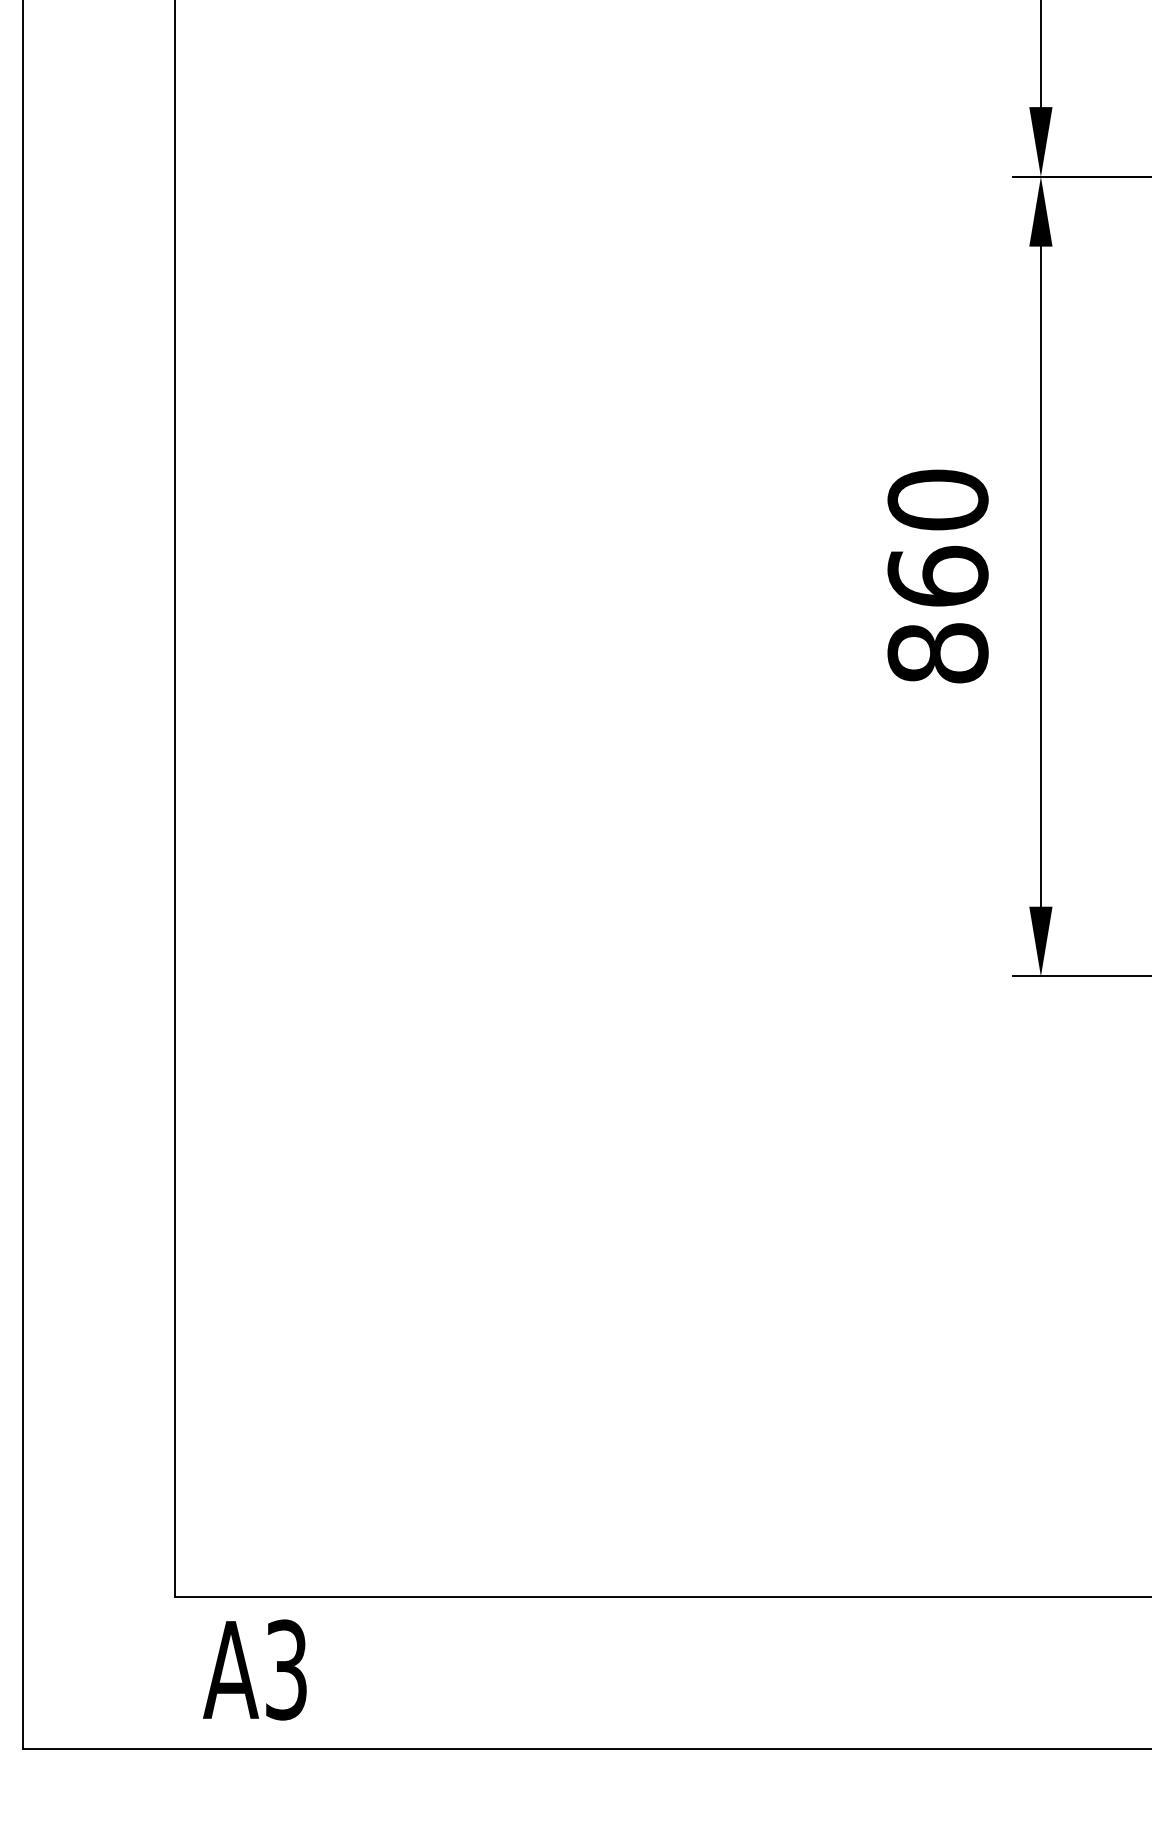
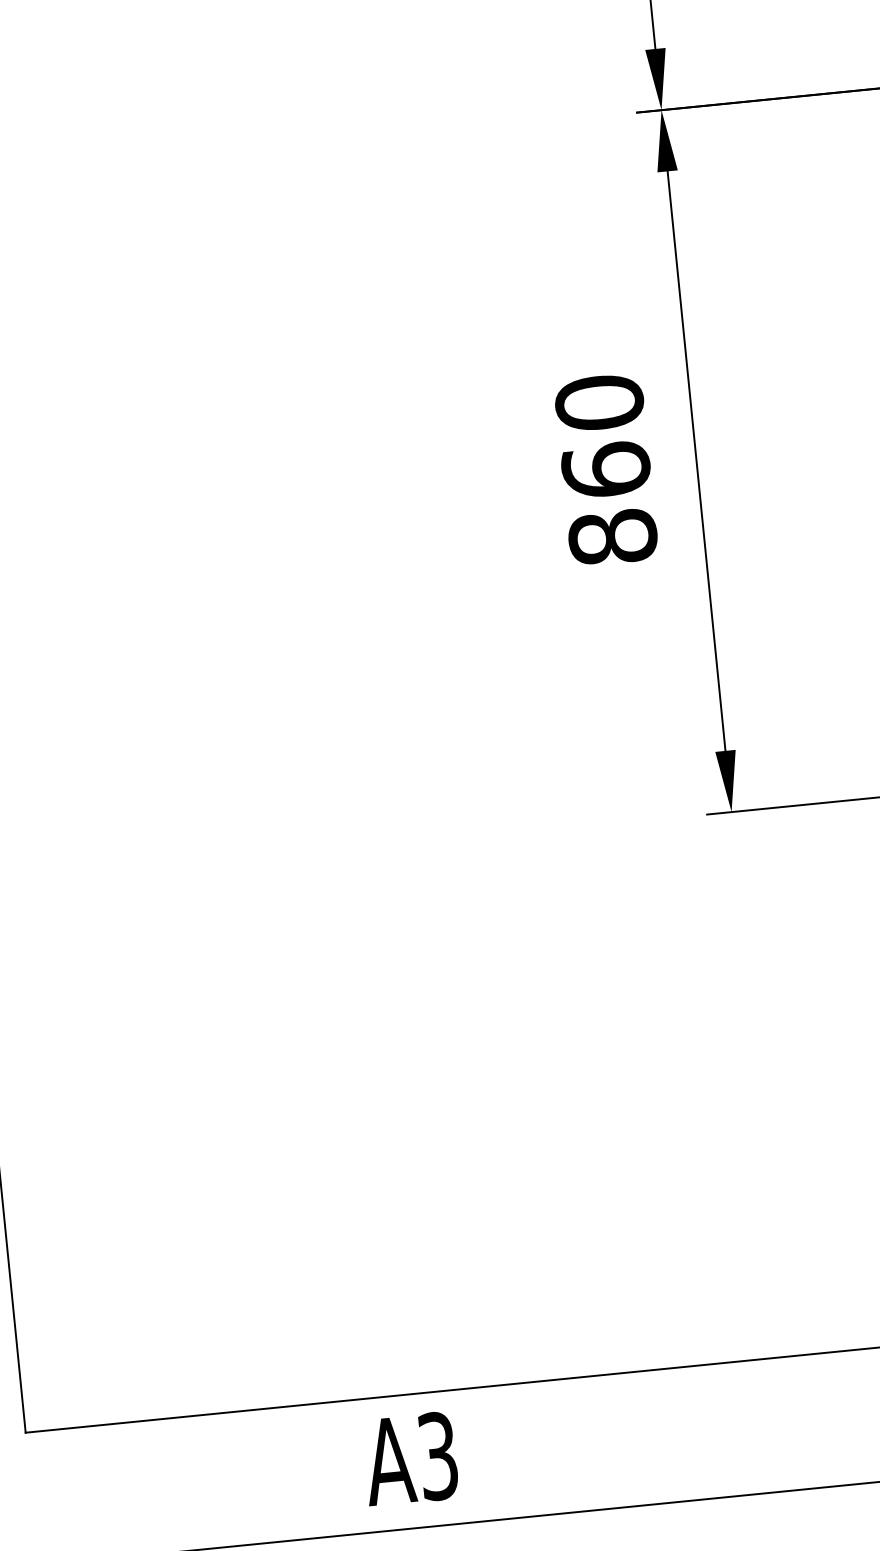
text: (254, 1669) -> (410, 1458), moved

